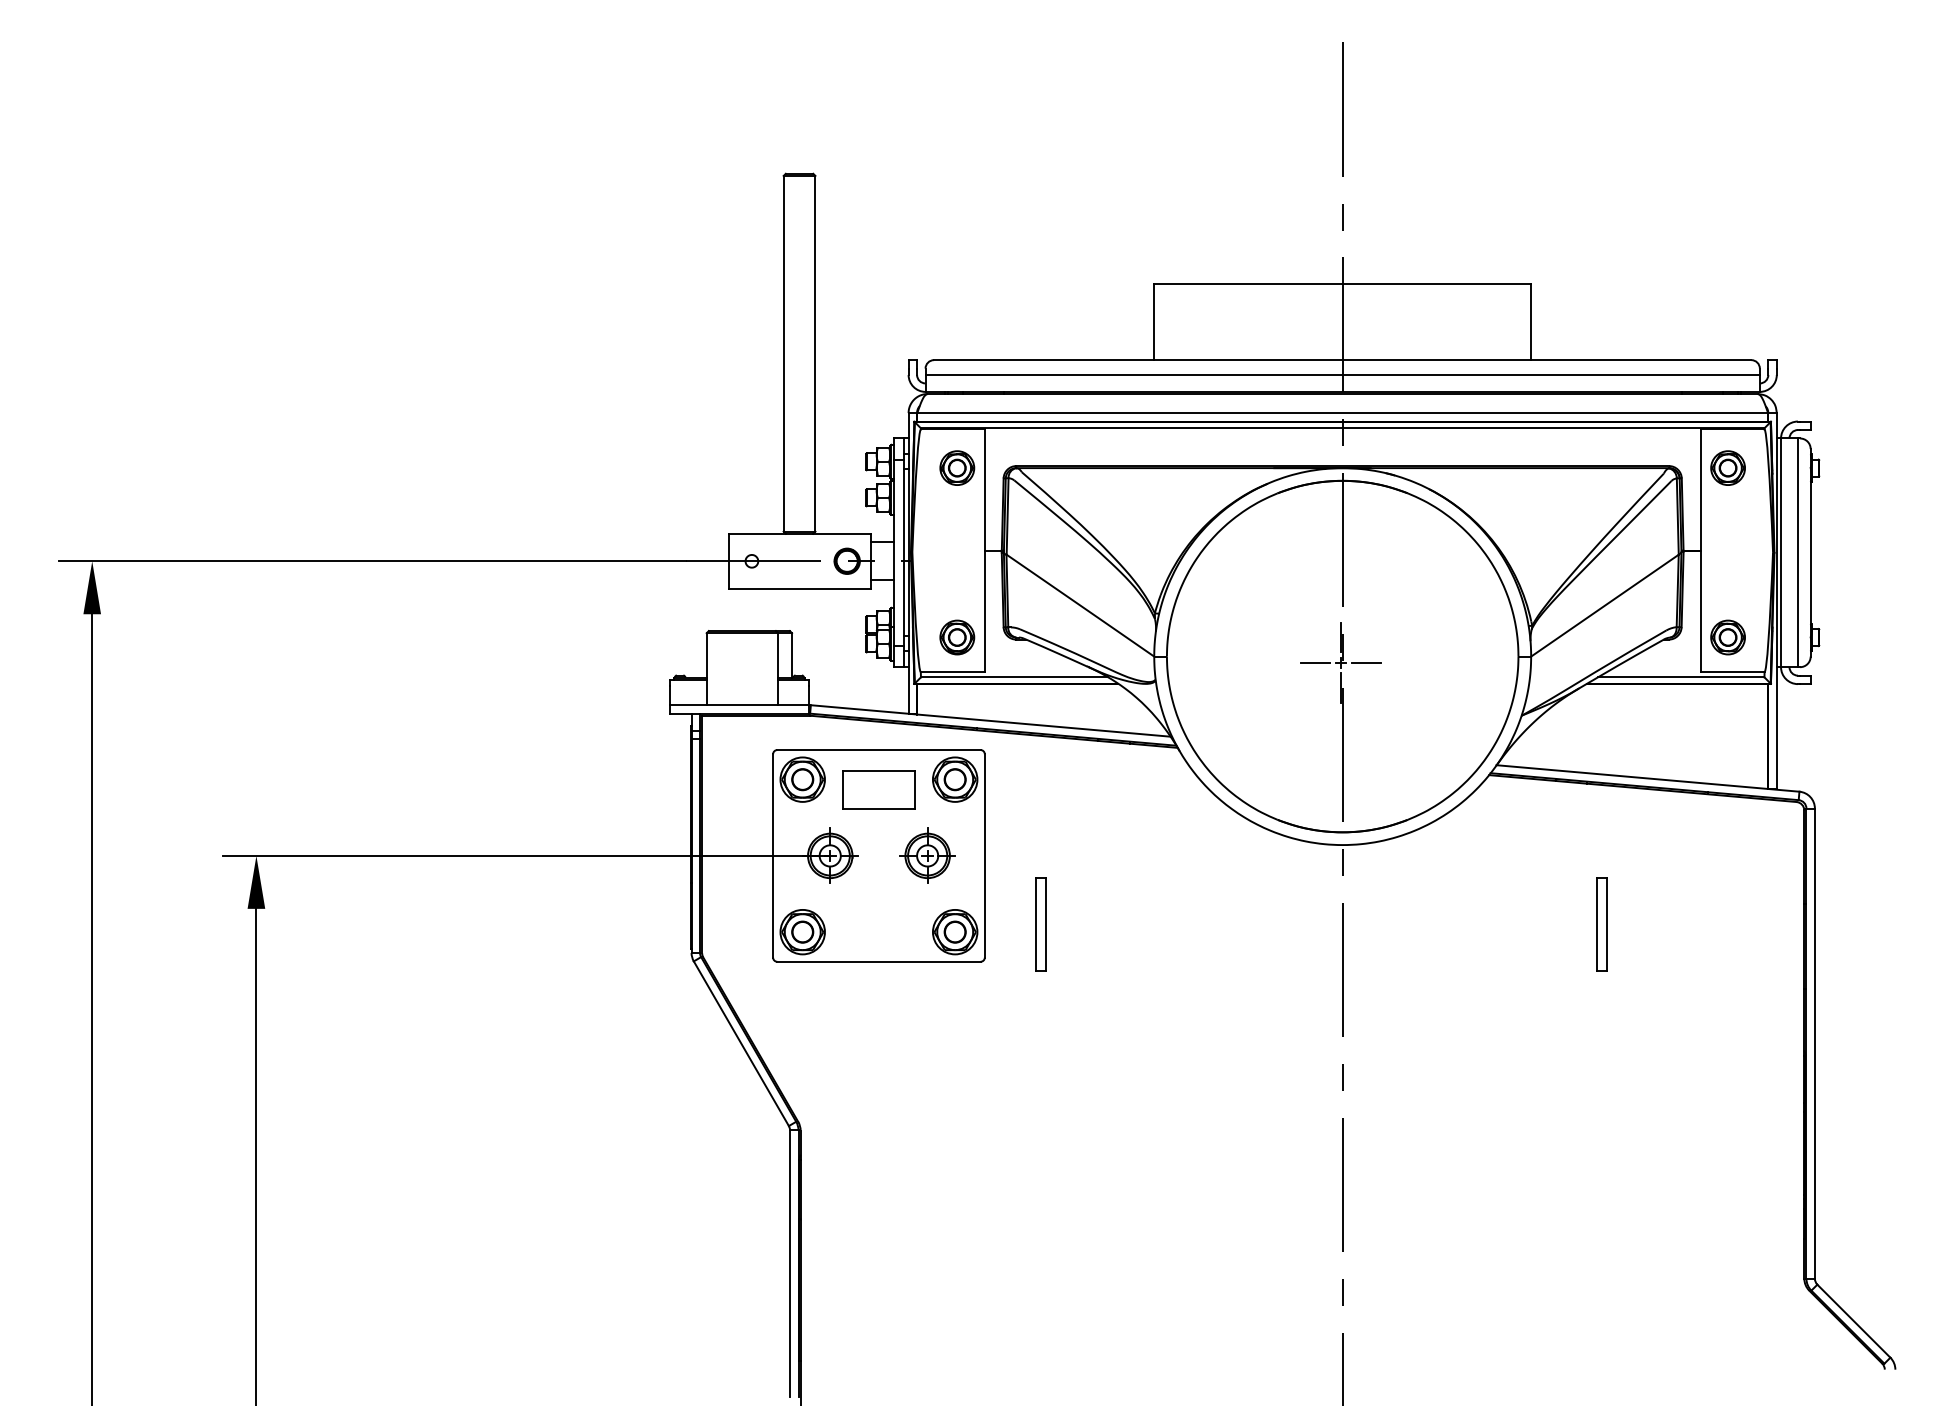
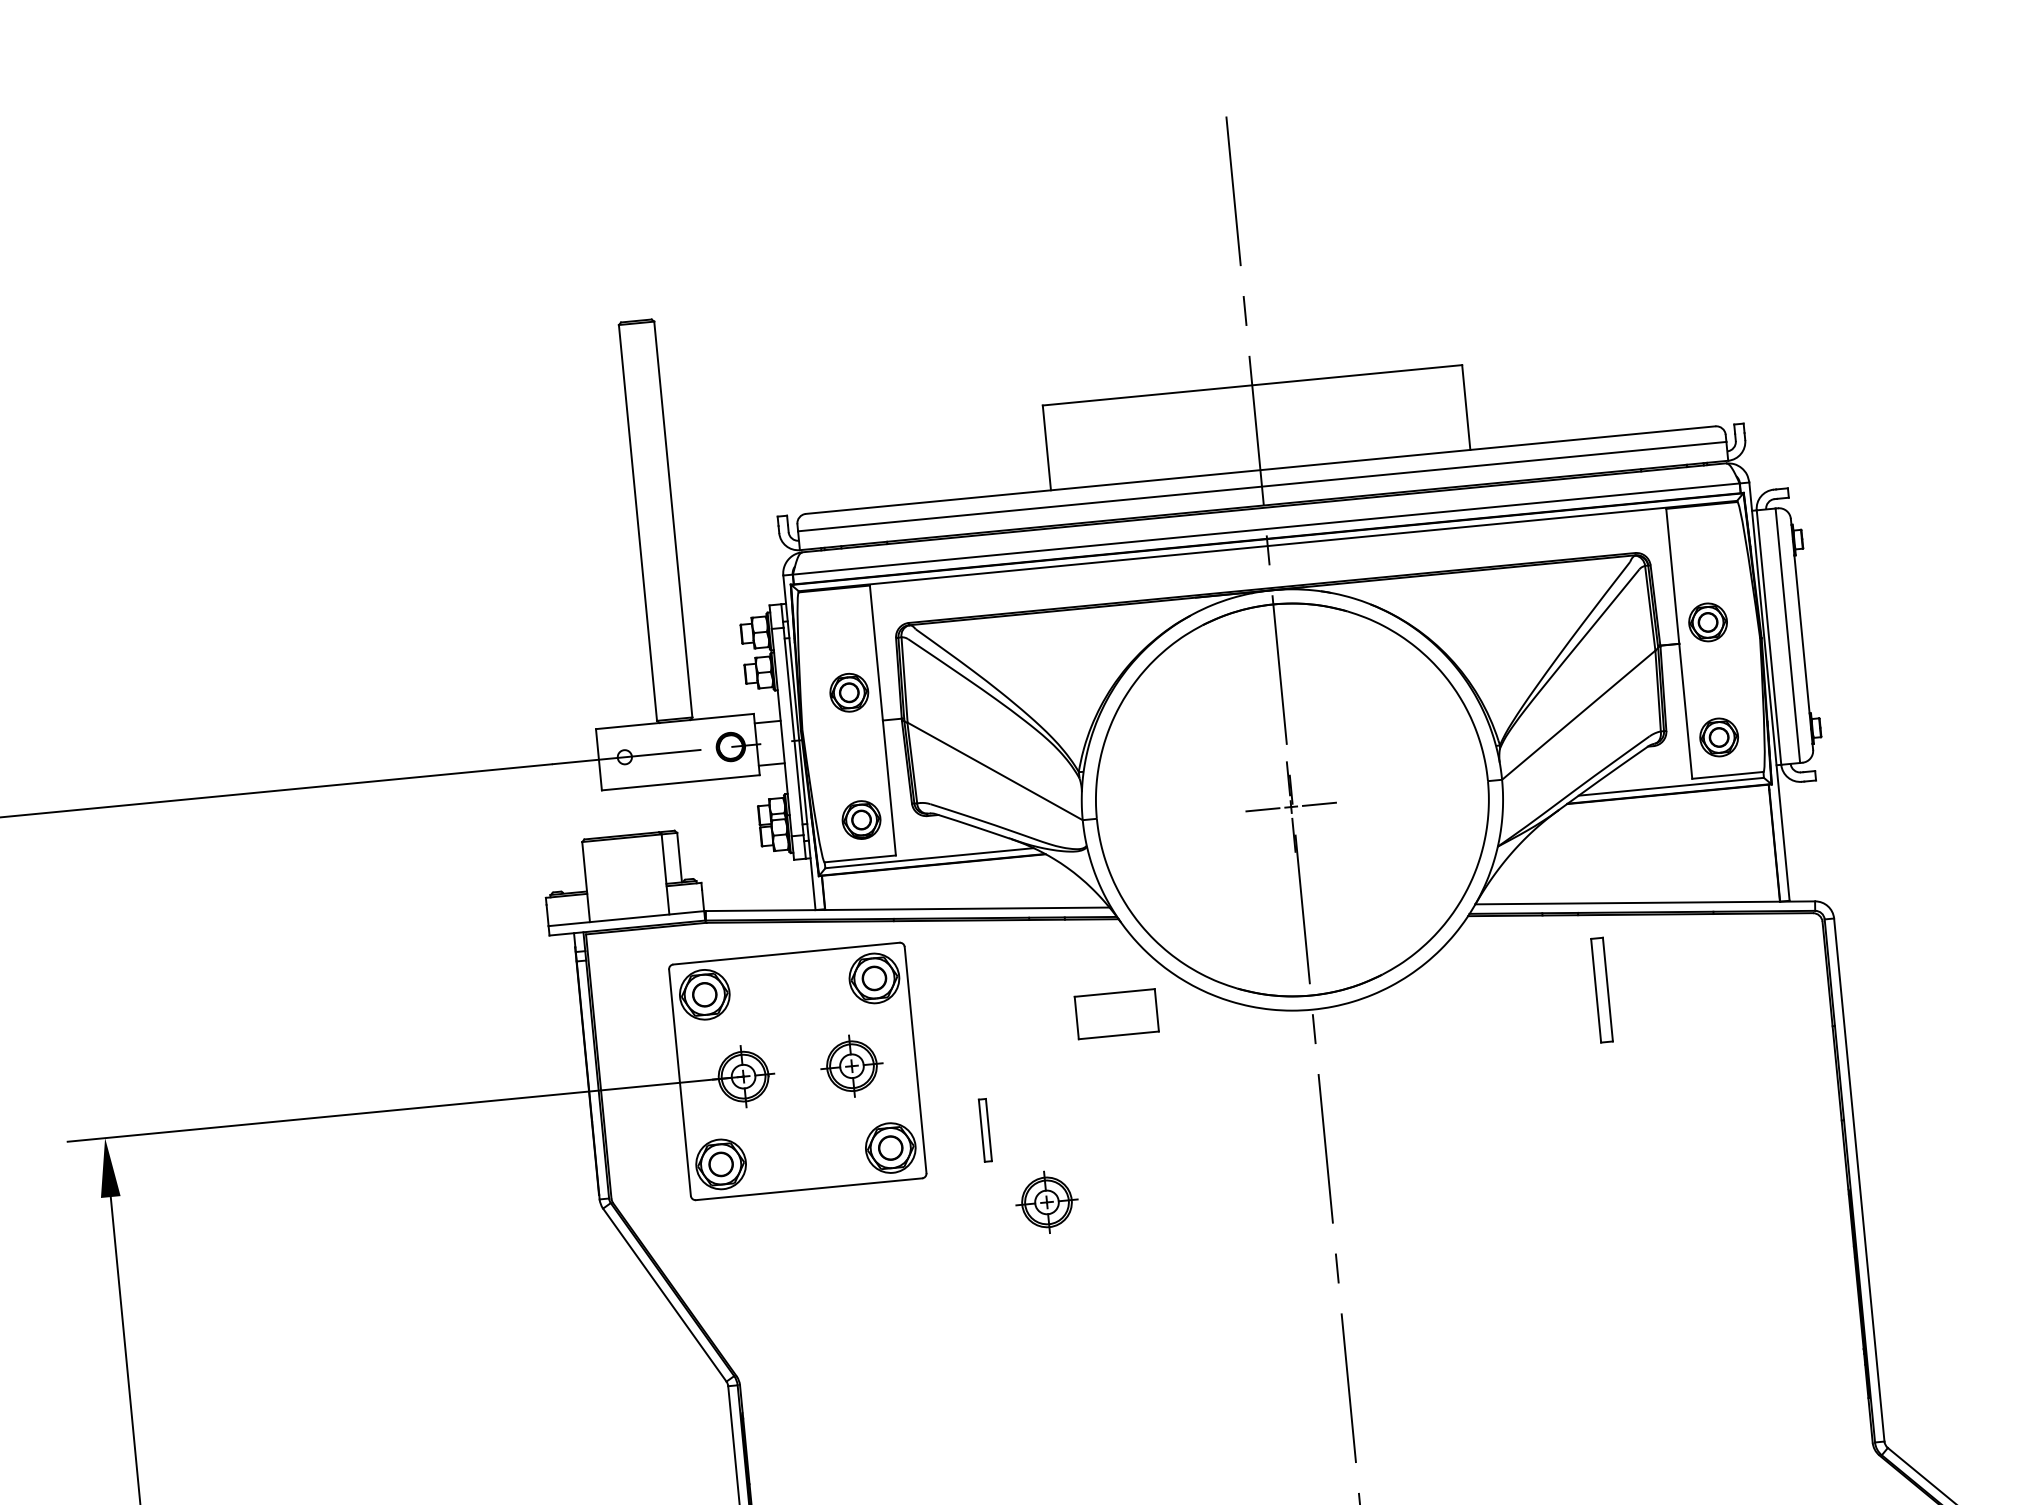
part: (957, 467) -> (849, 692), moved
part: (1727, 467) -> (1707, 621), moved
part: (878, 789) -> (1116, 1013), moved
part: (1040, 924) -> (984, 1130), size x0.6
part: (1601, 924) -> (1601, 990), moved
part: (1089, 993) -> (1046, 1201), added

